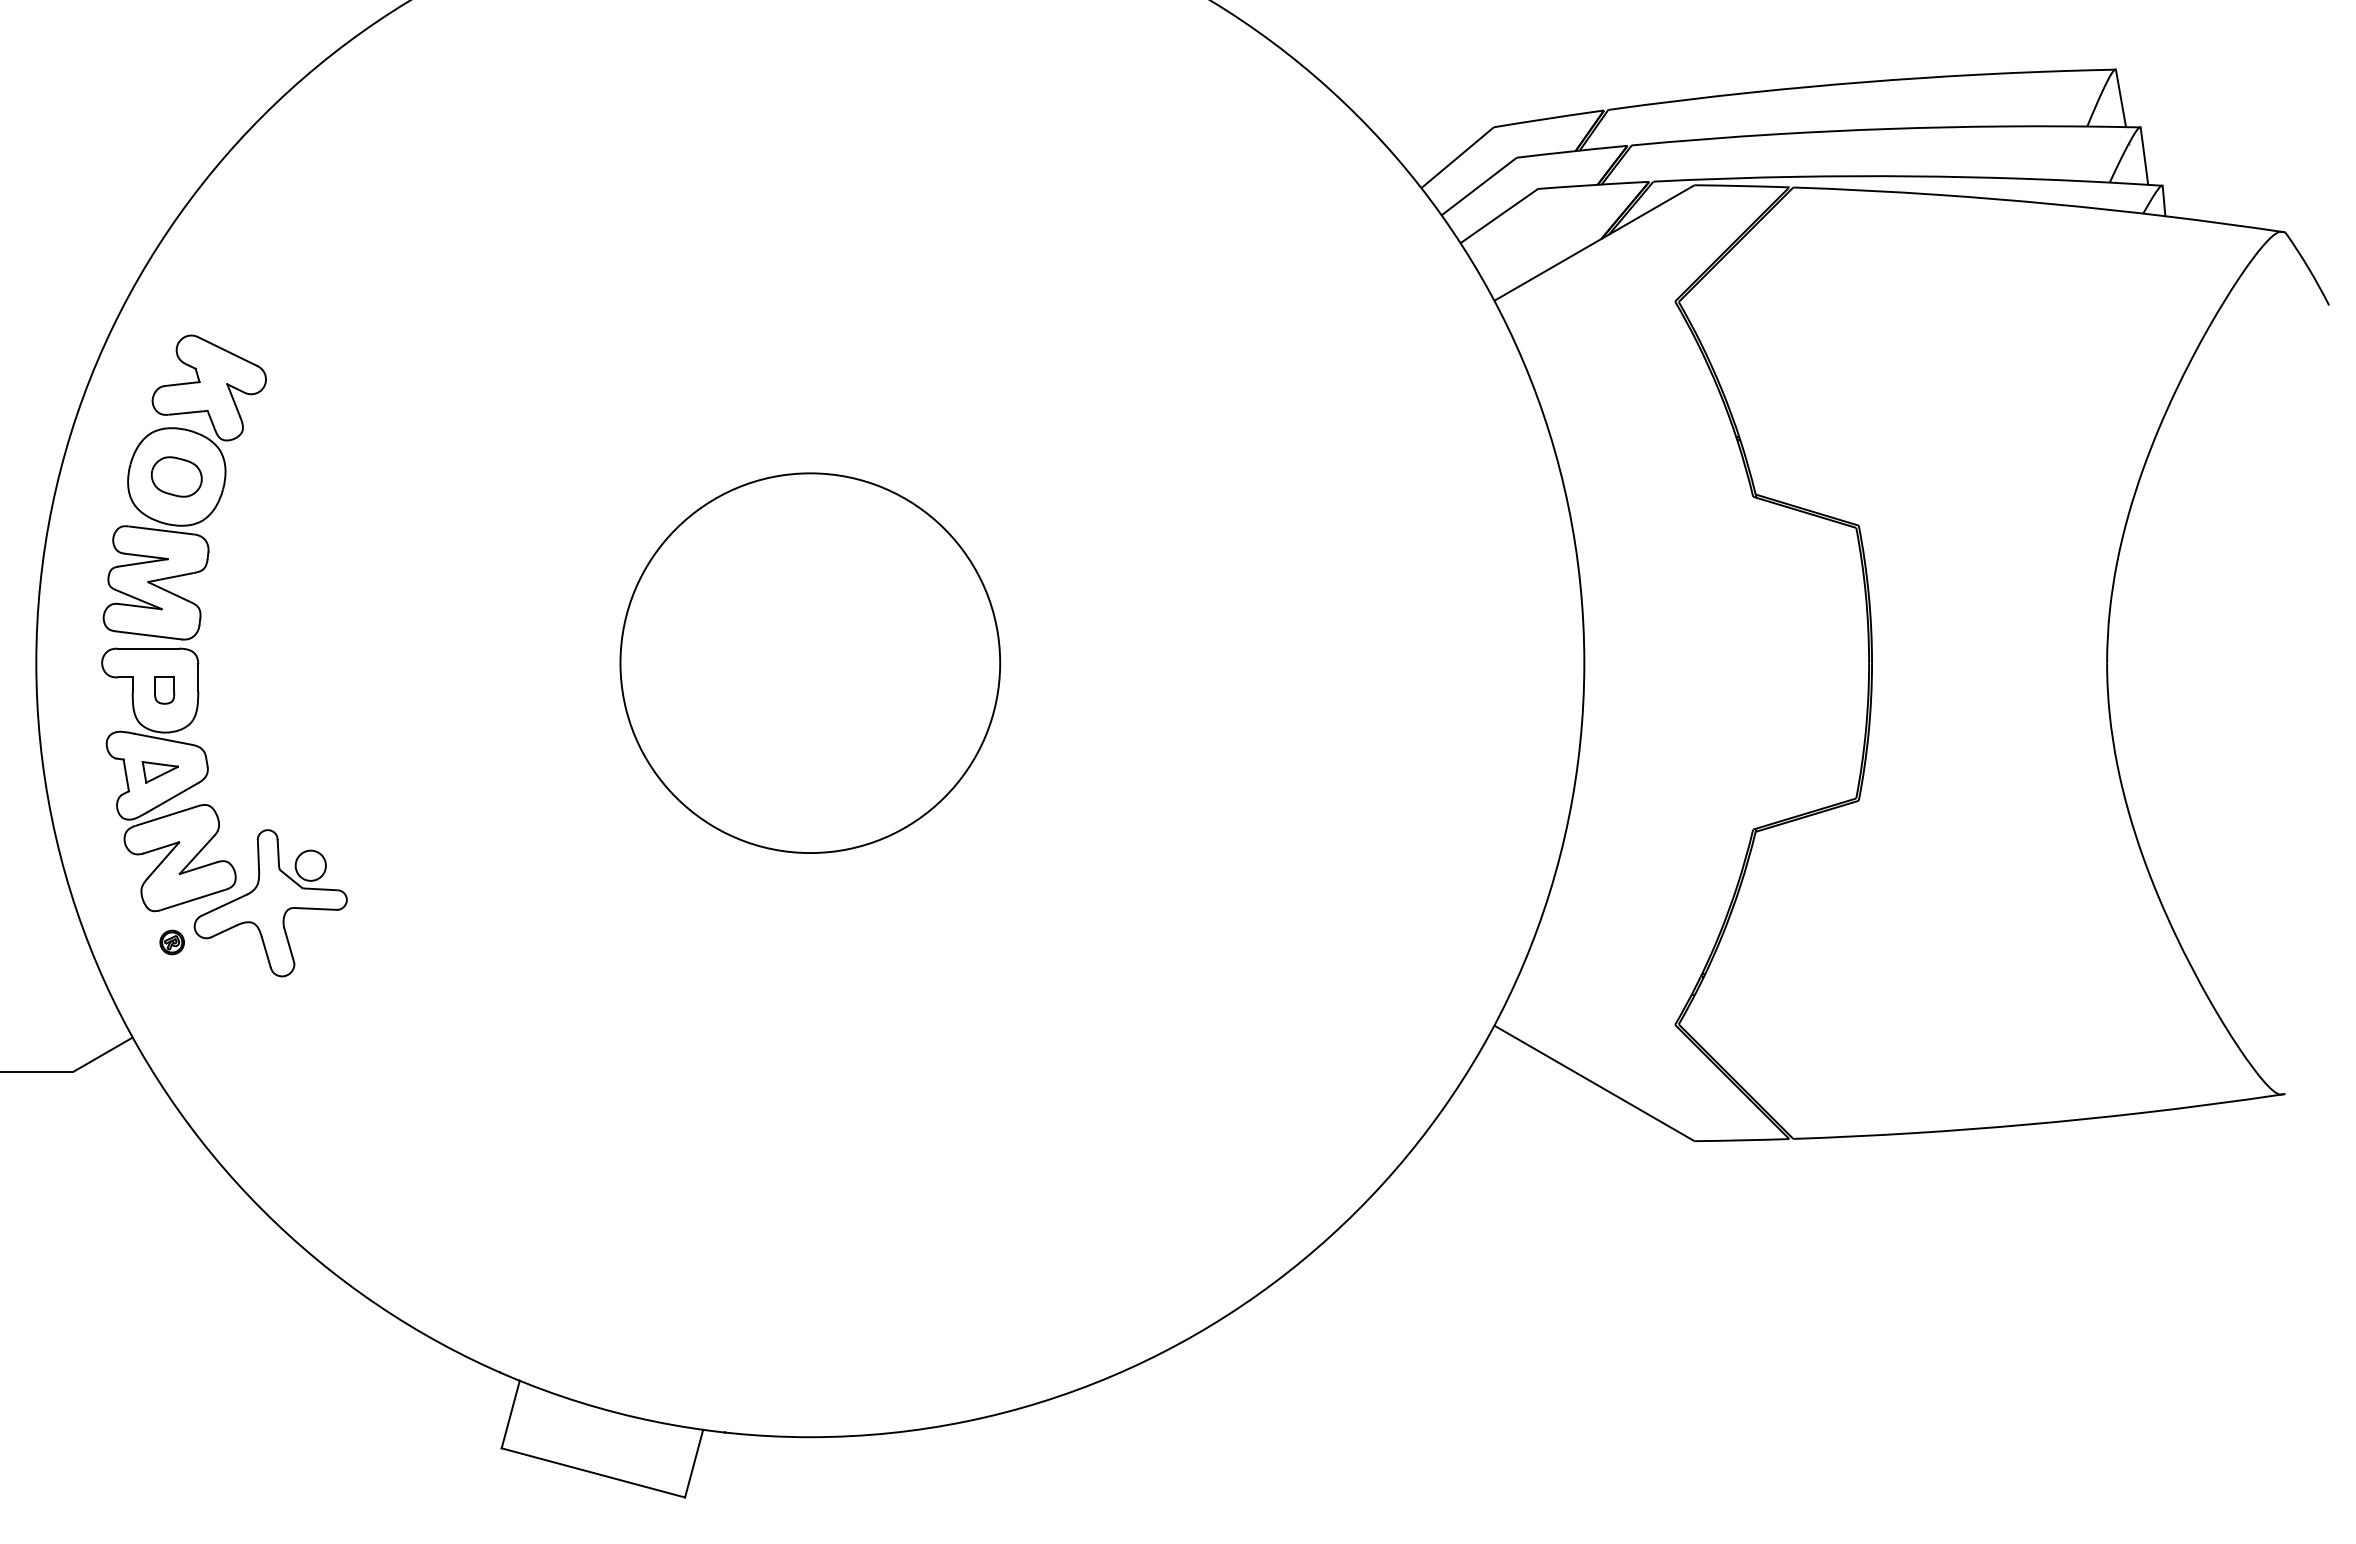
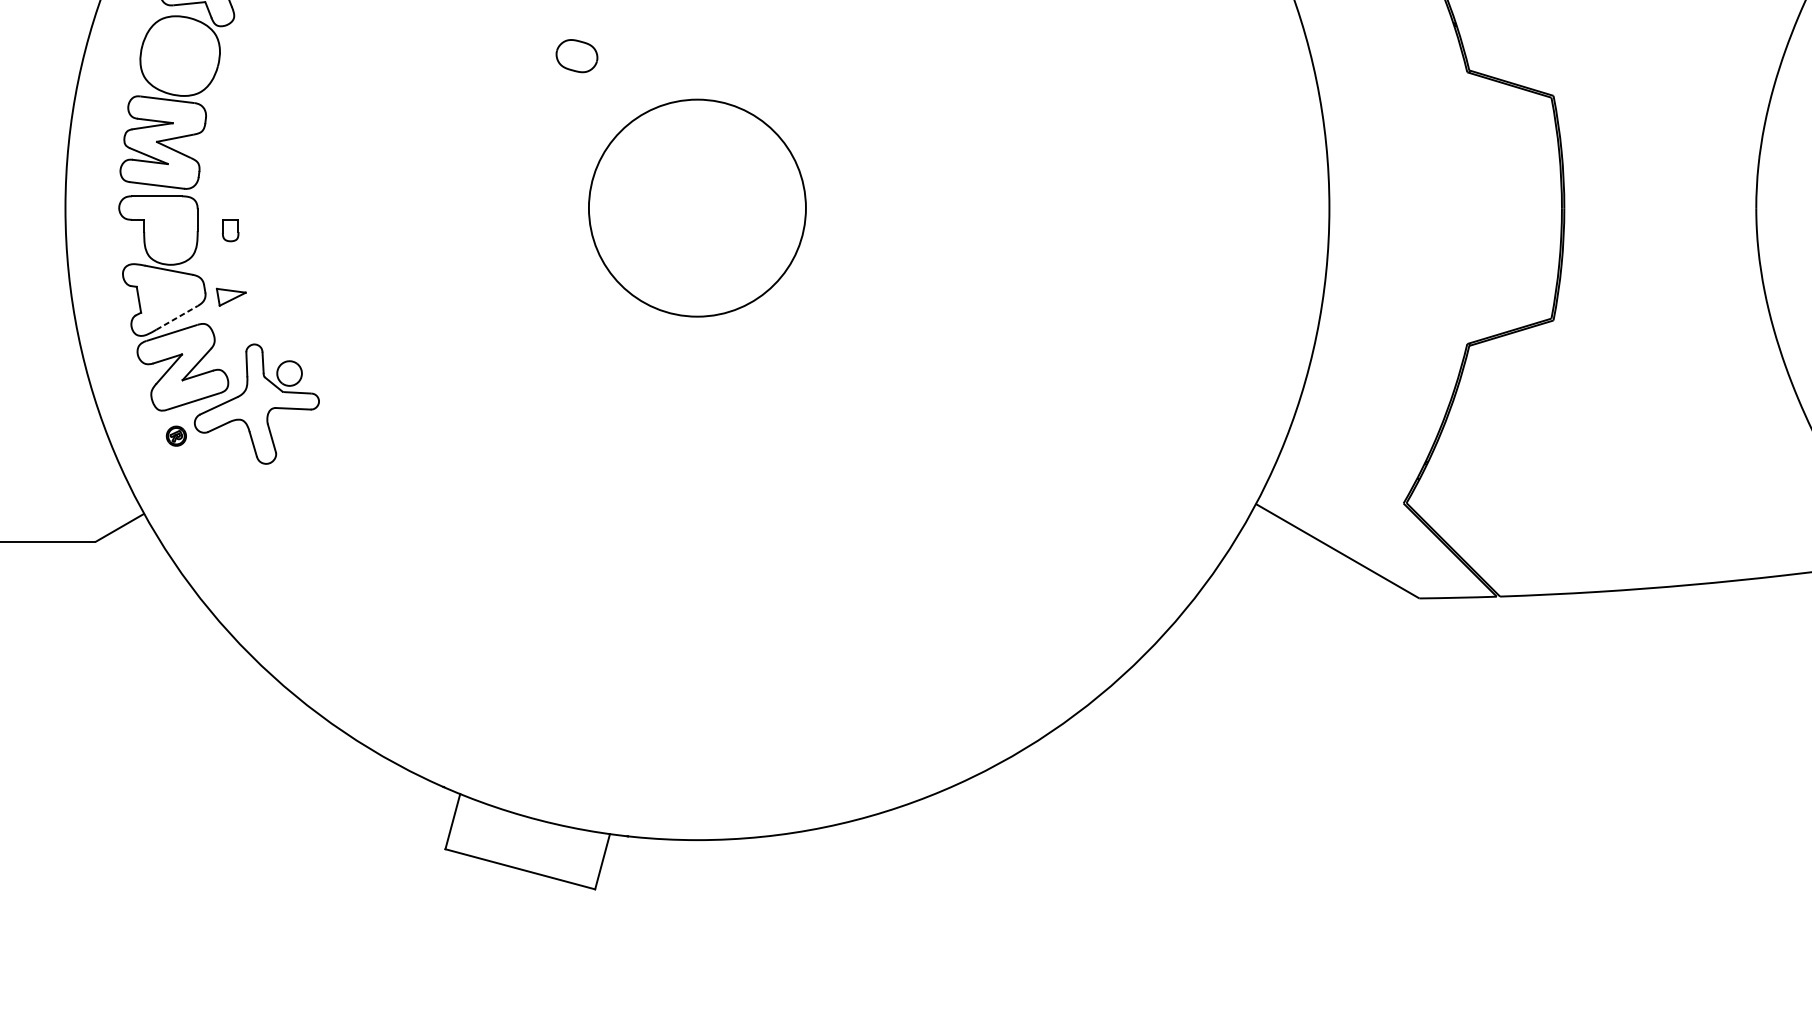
part: (176, 476) -> (576, 55), moved
circle: (810, 663) -> (697, 208), size x0.7
part: (164, 690) -> (230, 230), moved
part: (159, 772) -> (230, 297), moved
line: (173, 797) -> (177, 317), solid -> dashed

